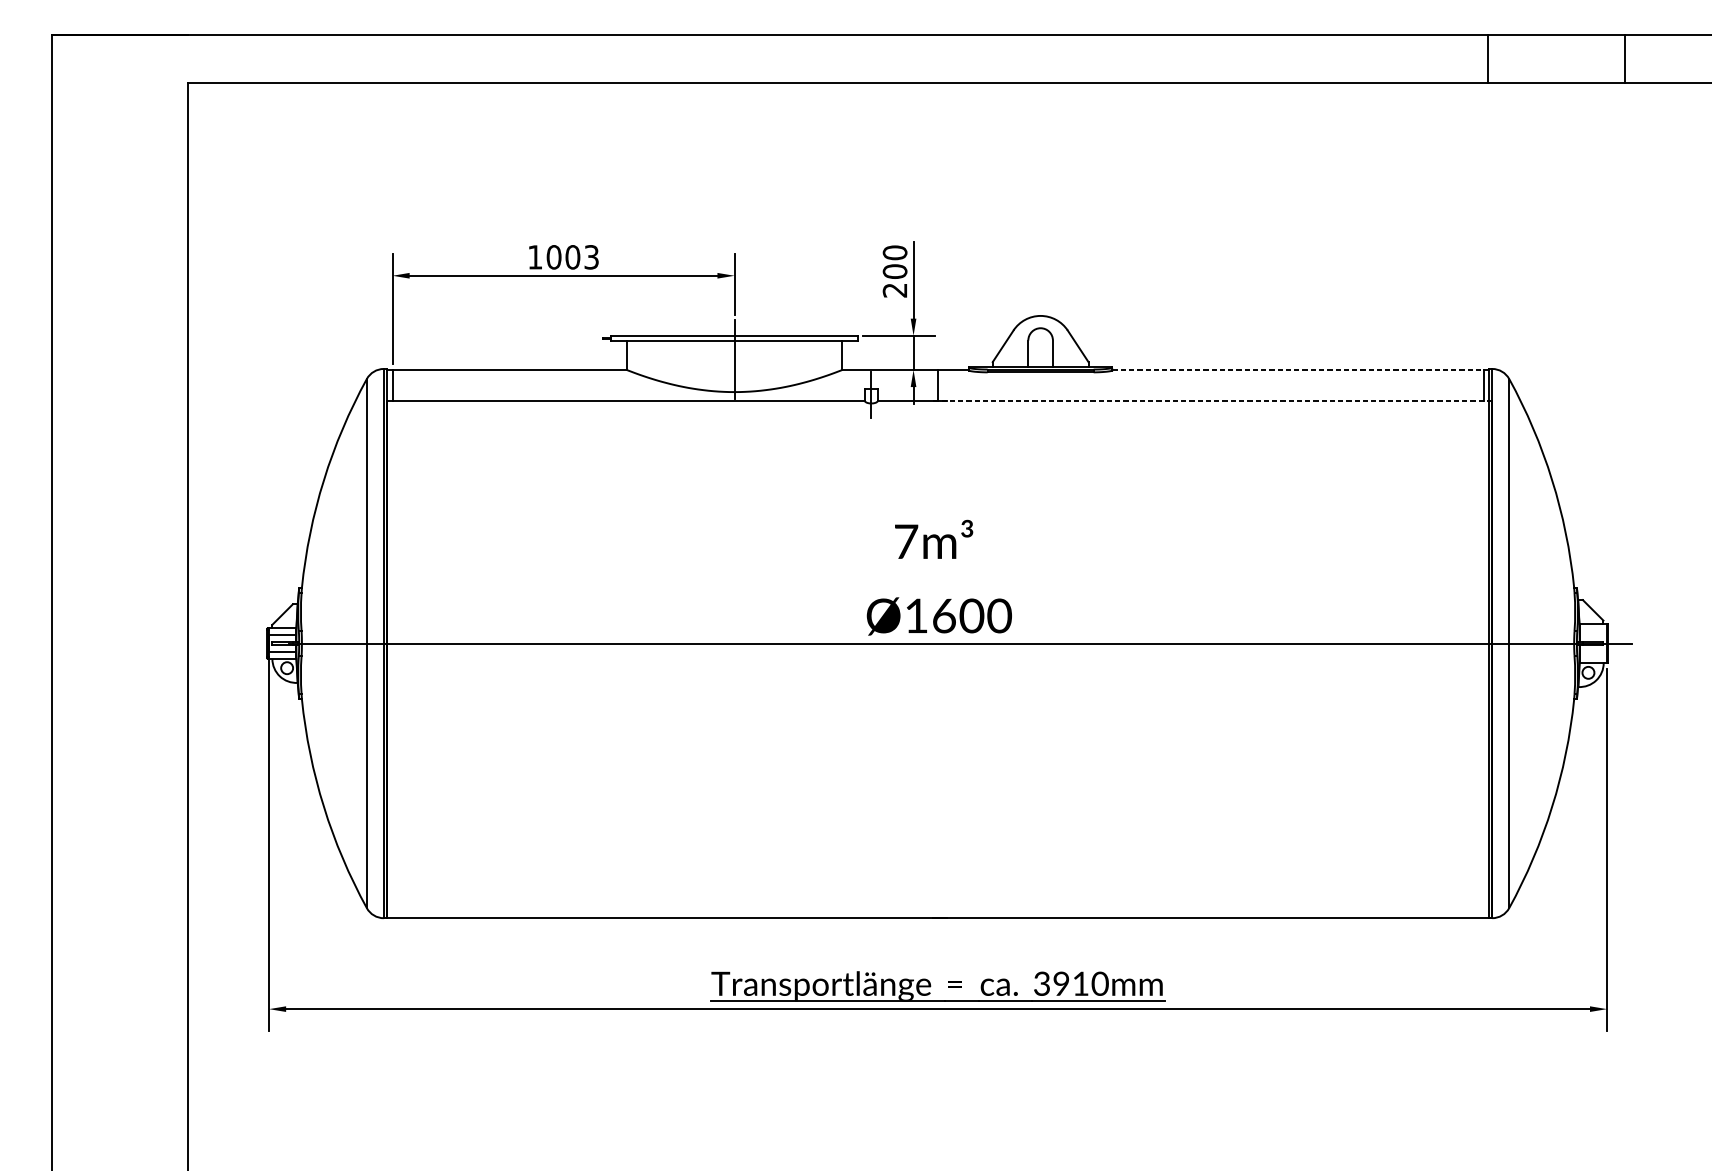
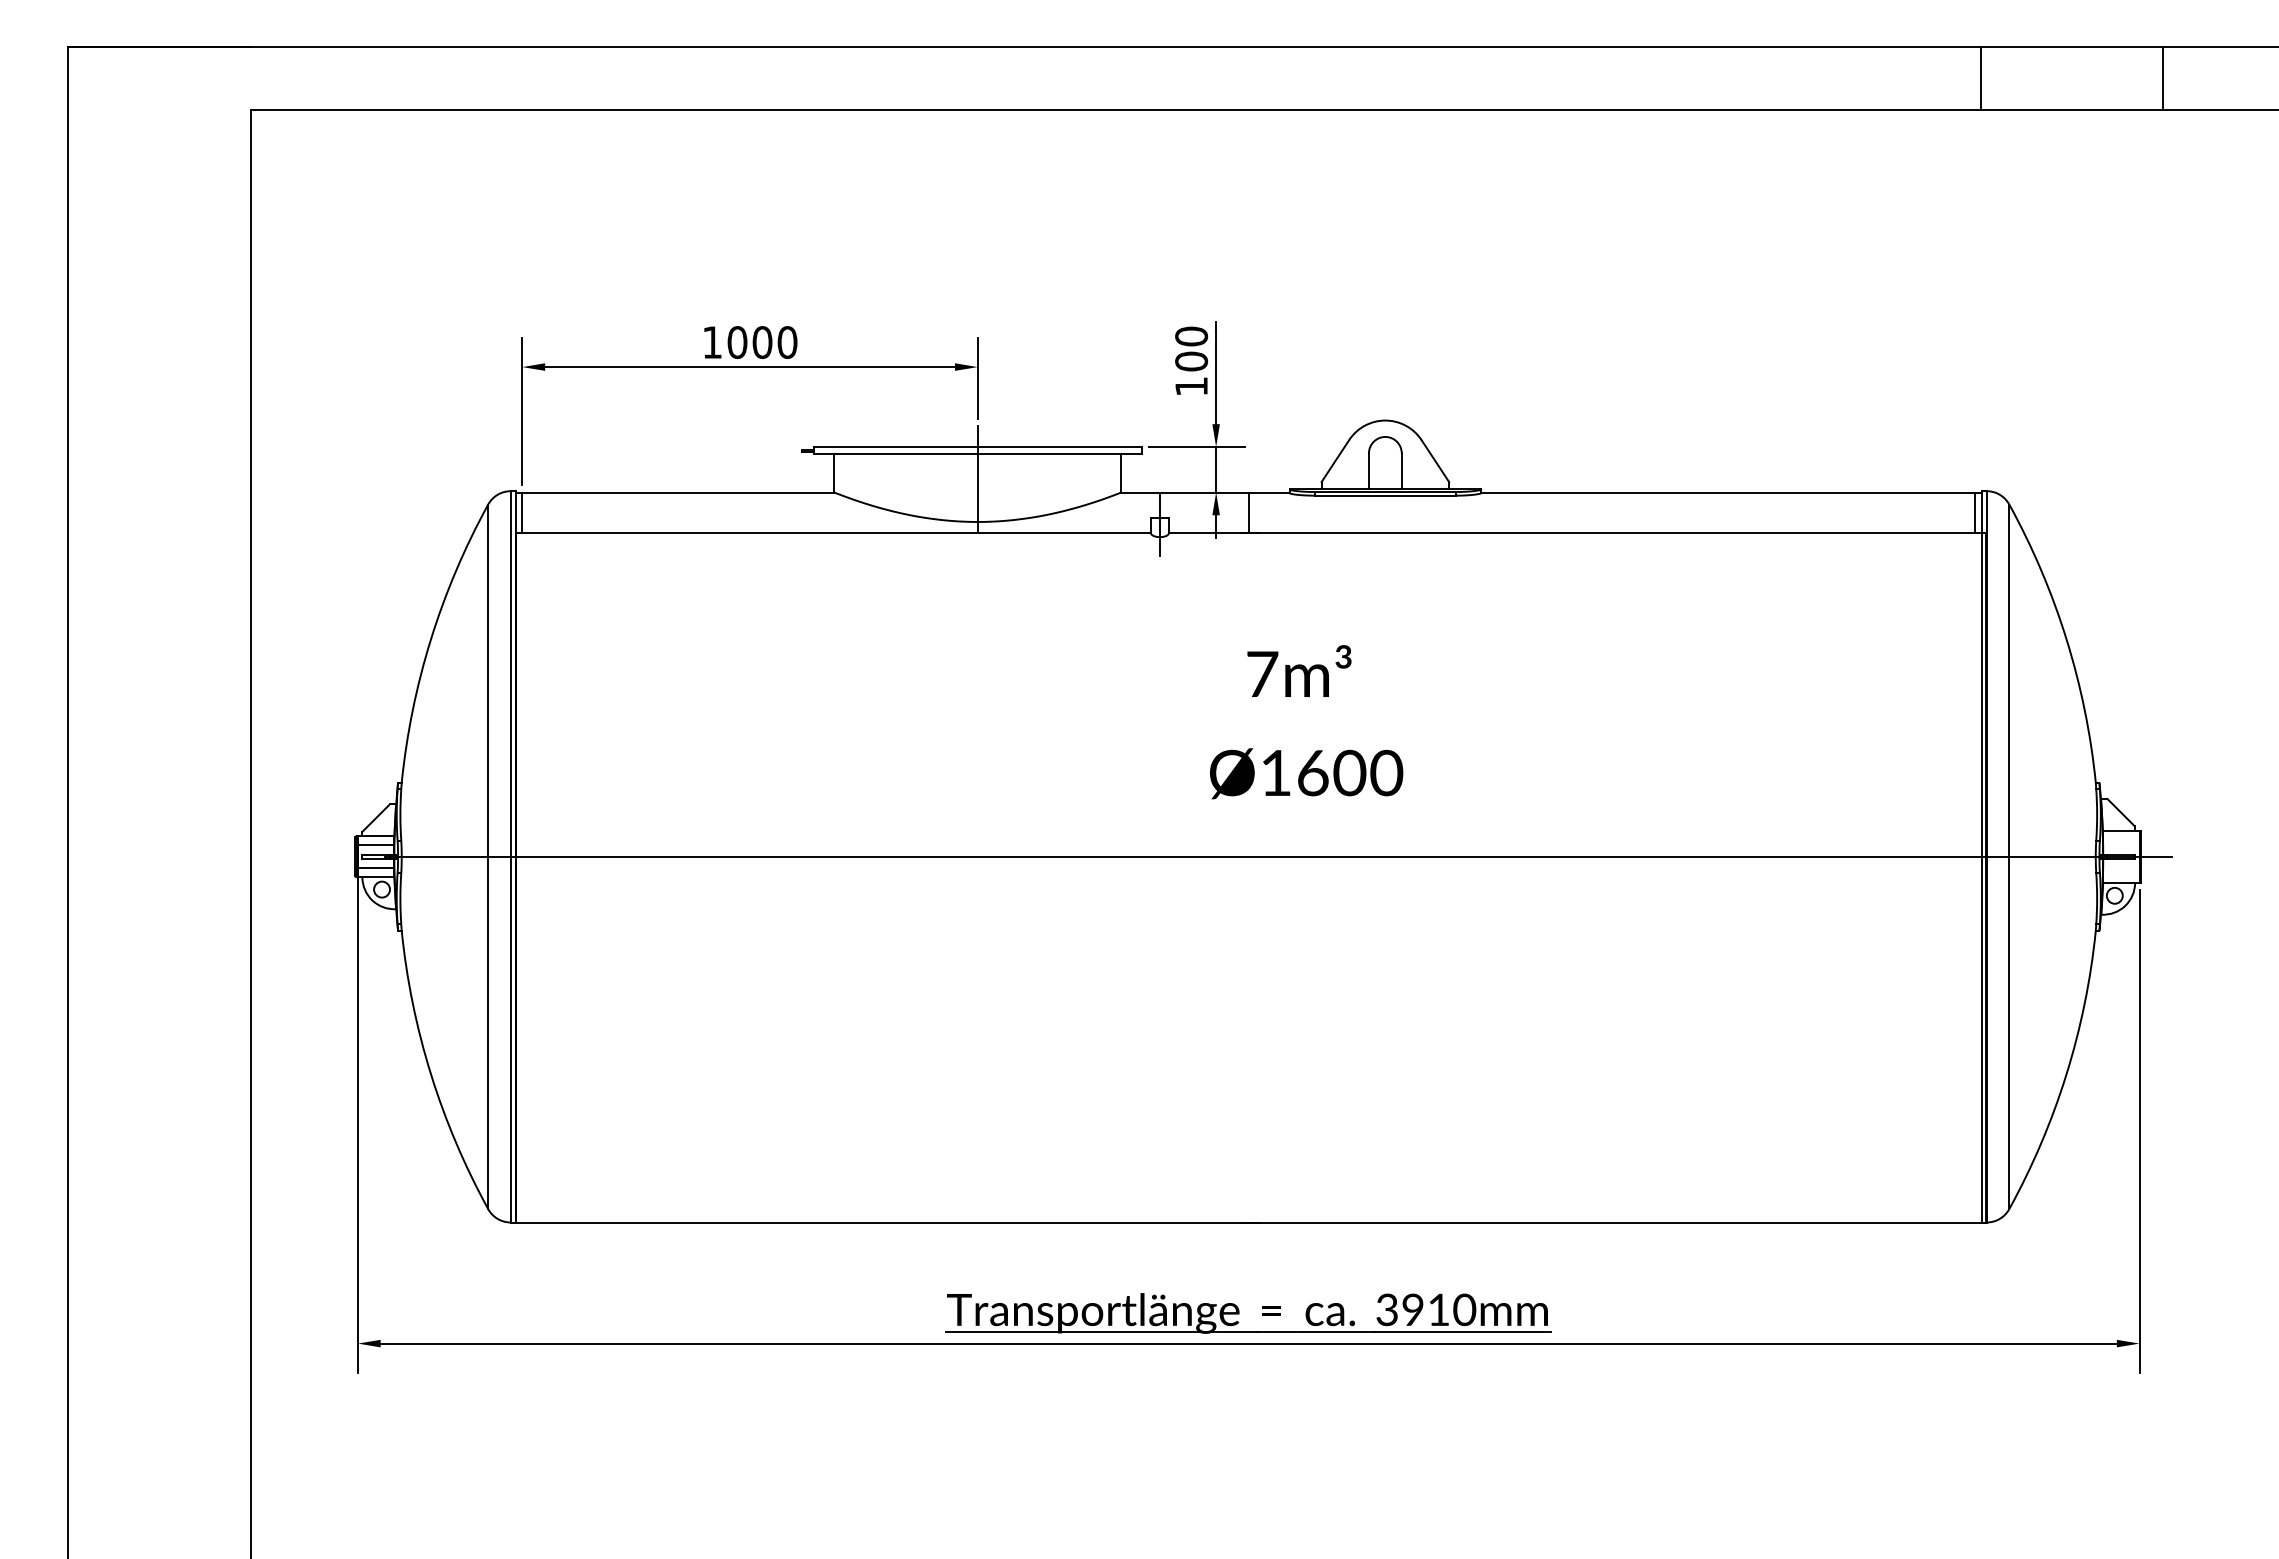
text: (591, 257) -> (787, 342), 1003 -> 1000
text: (895, 290) -> (1191, 386), 200 -> 100
line: (1298, 369) -> (1728, 492), dashed -> solid
line: (1211, 400) -> (1613, 533), dashed -> solid
text: (939, 577) -> (1306, 722), moved

